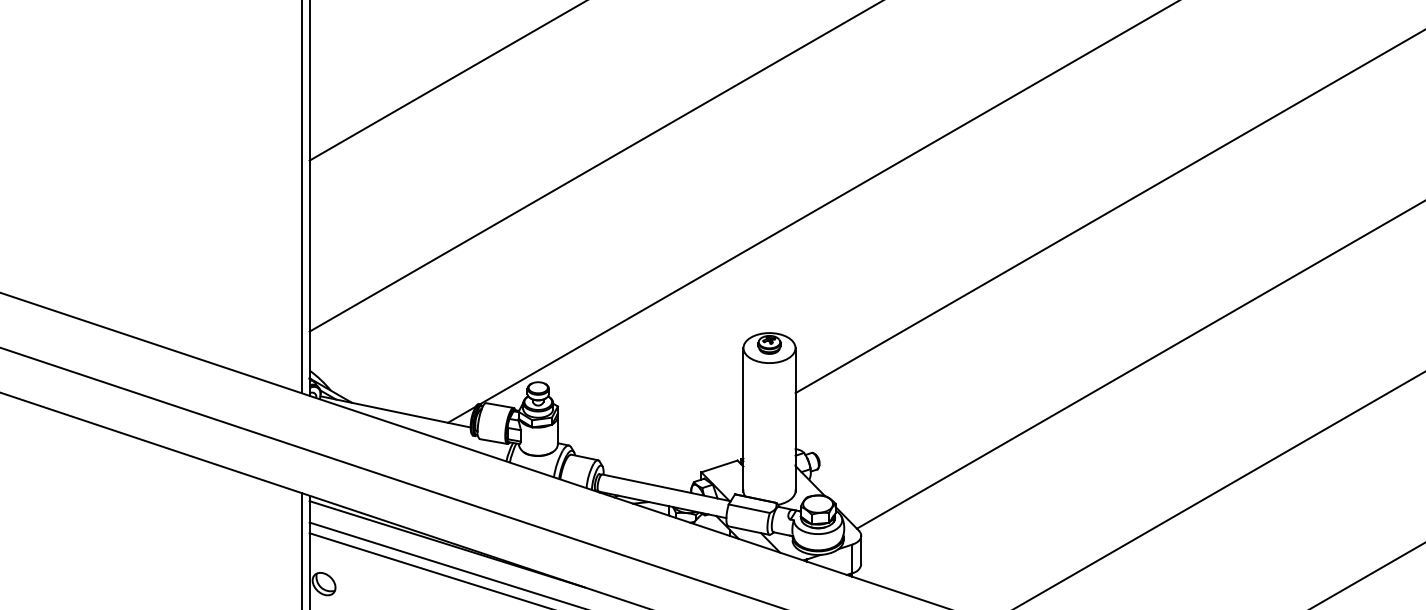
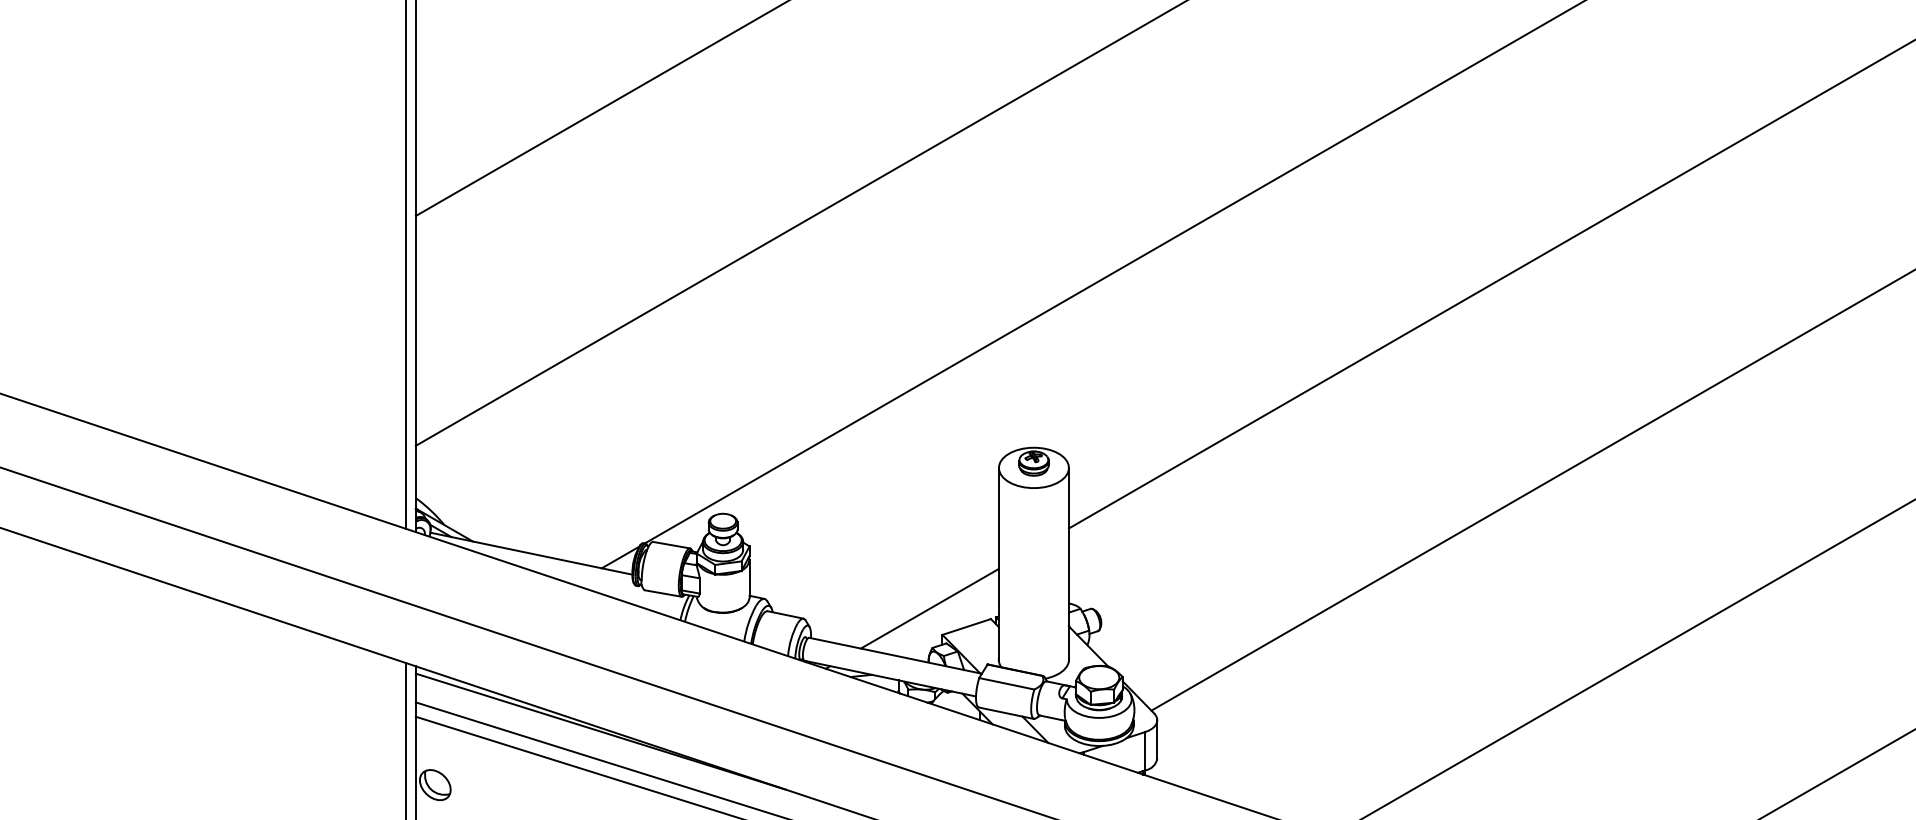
line: (691, 452) -> (929, 608), added

